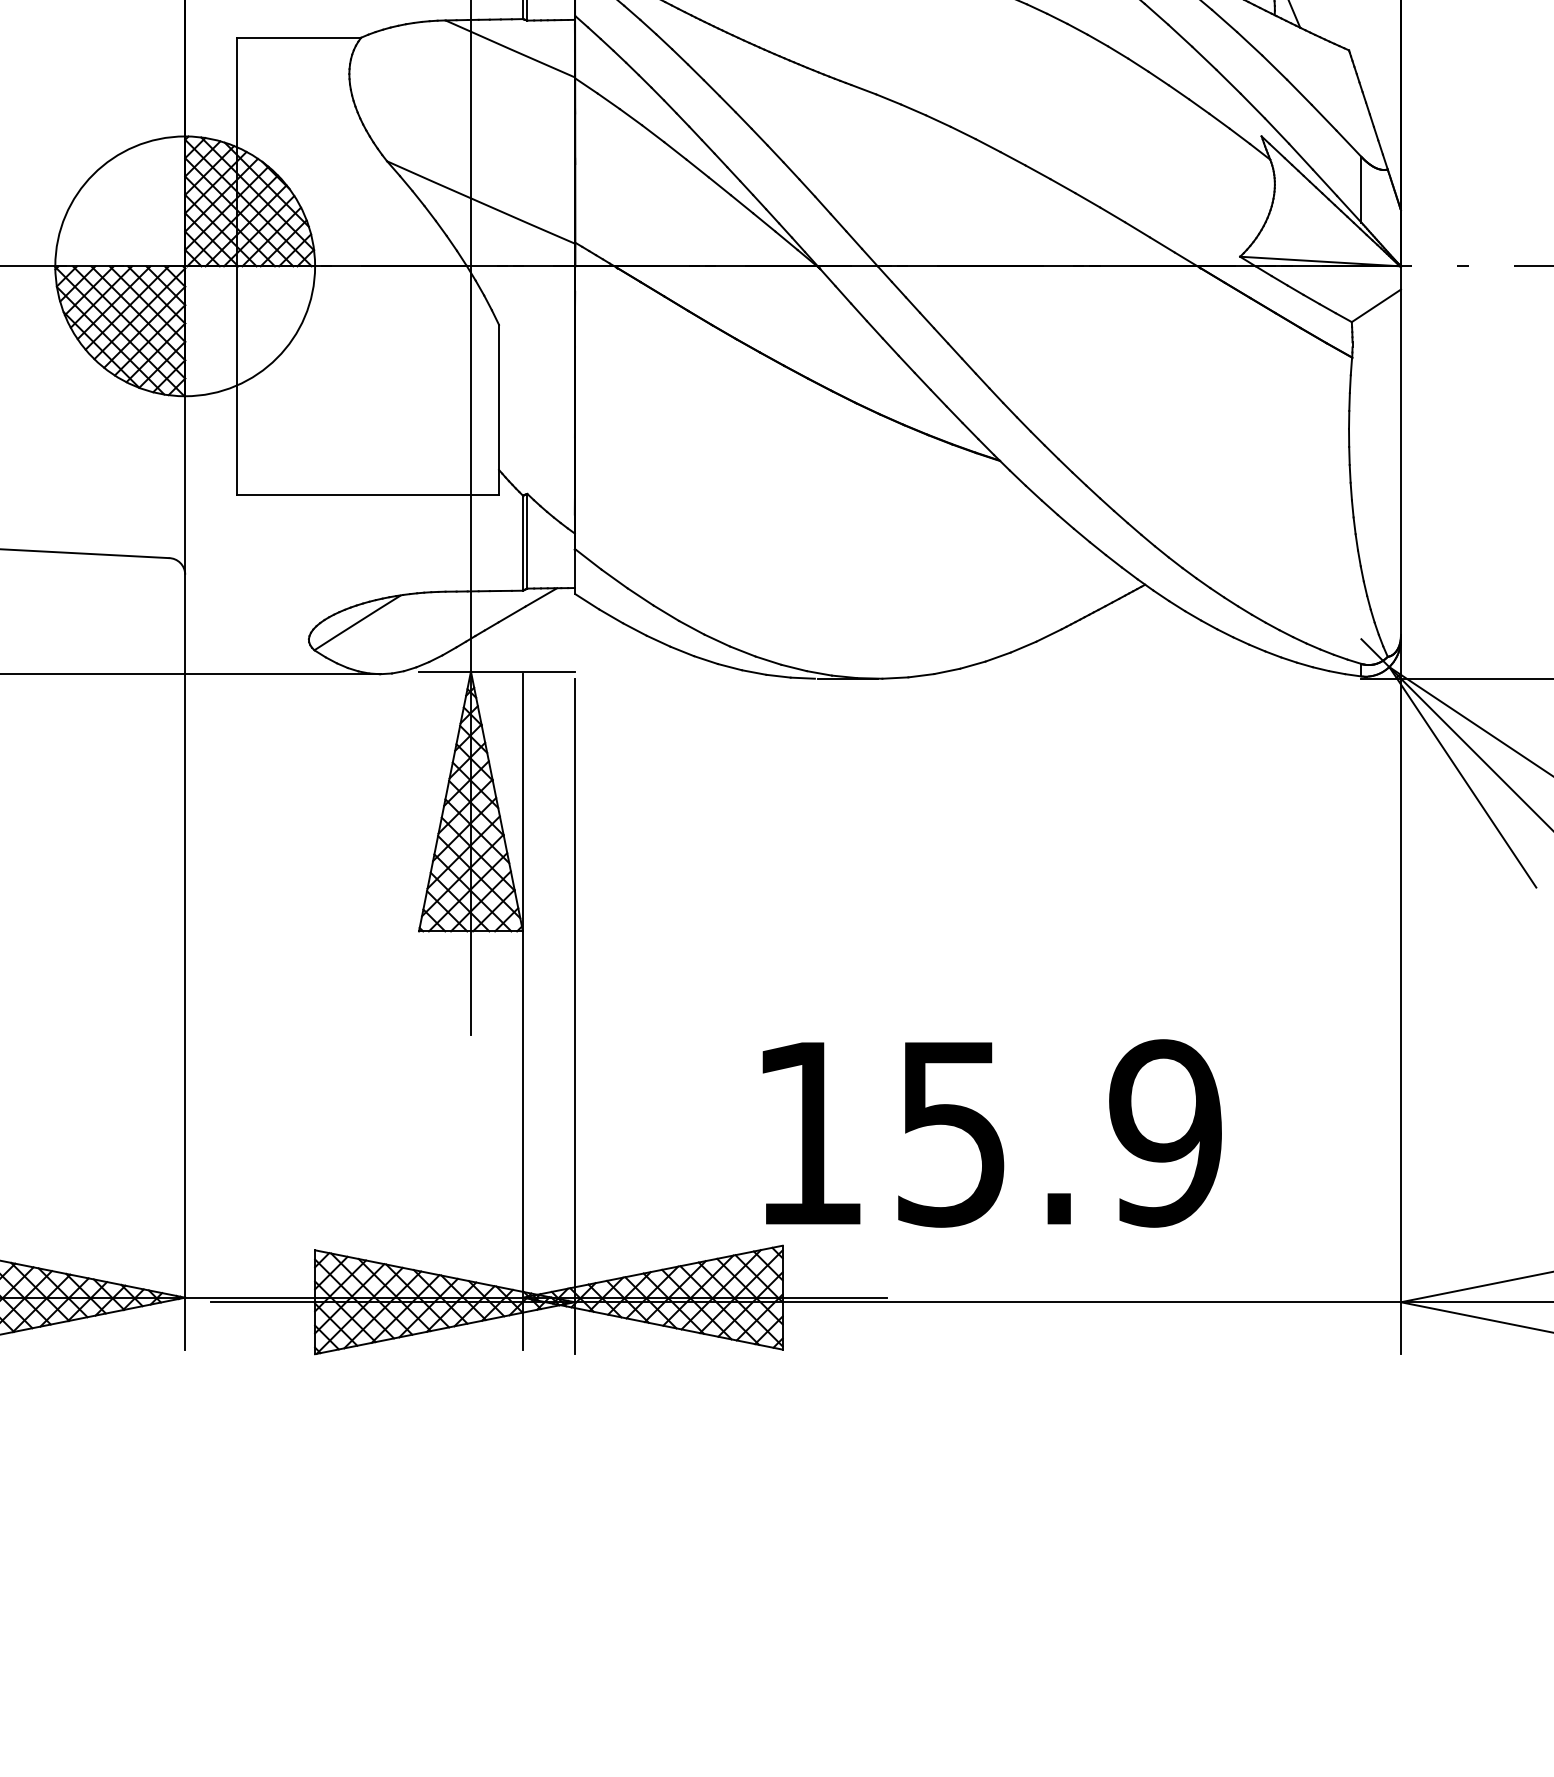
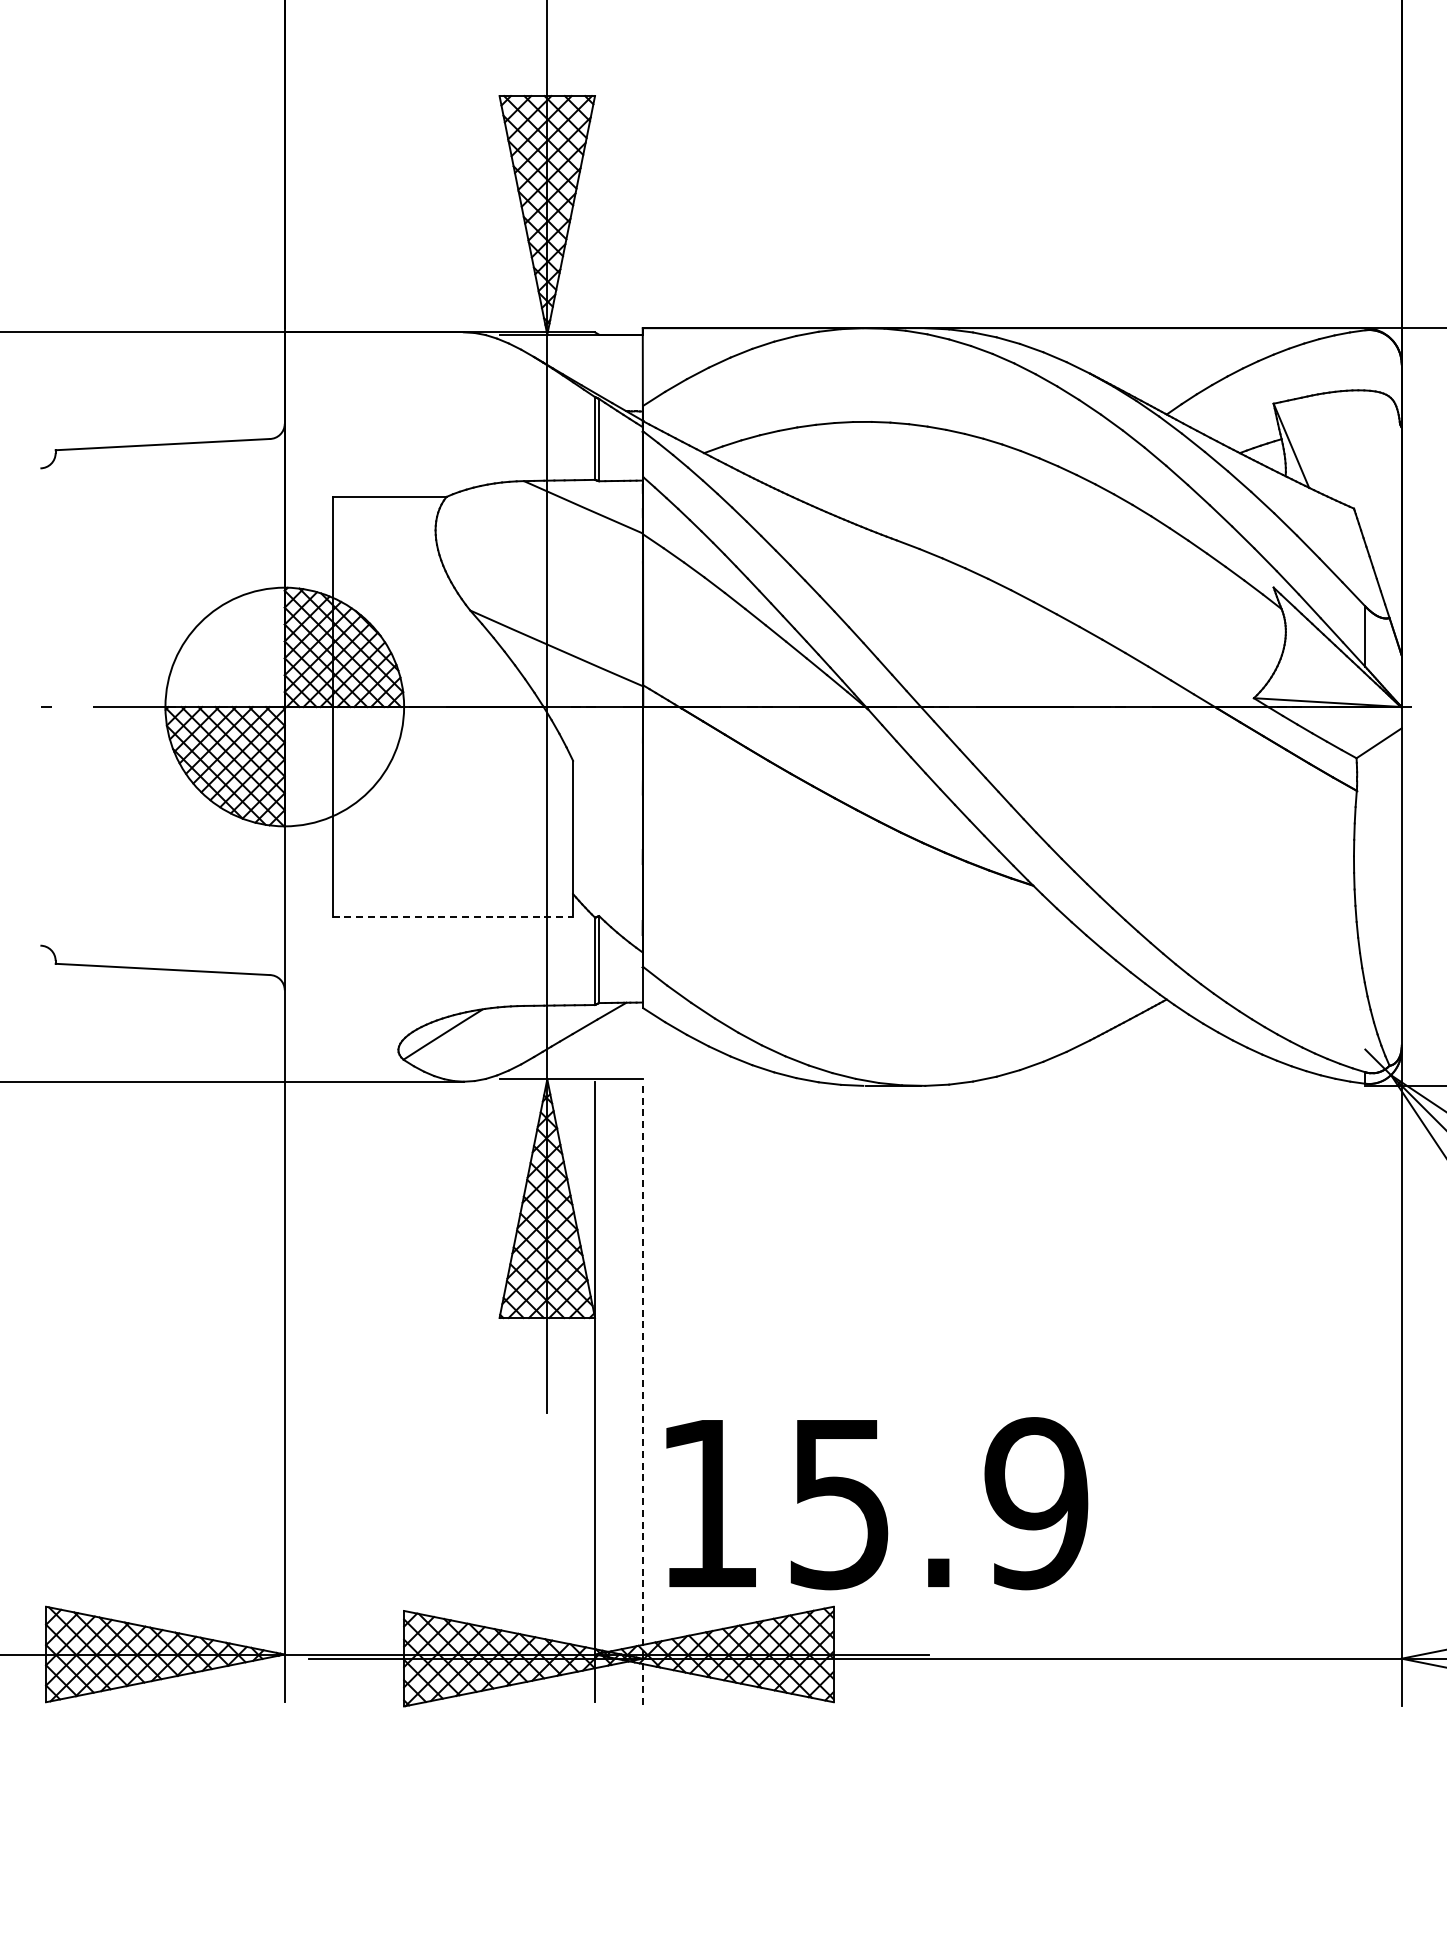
line: (368, 495) -> (453, 917), solid -> dashed
line: (574, 1016) -> (642, 1396), solid -> dashed
text: (992, 1133) -> (877, 1503), moved

